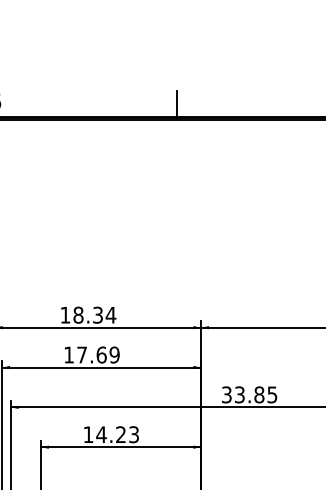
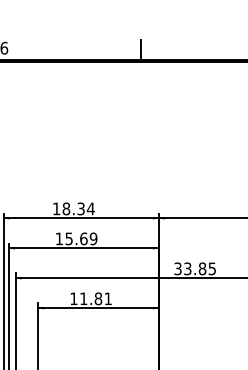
text: (81, 354) -> (68, 238), 17.69 -> 15.69
text: (117, 434) -> (95, 298), 14.23 -> 11.81

